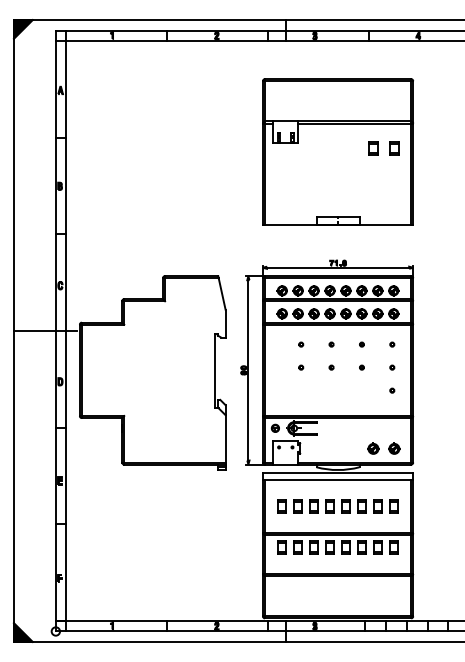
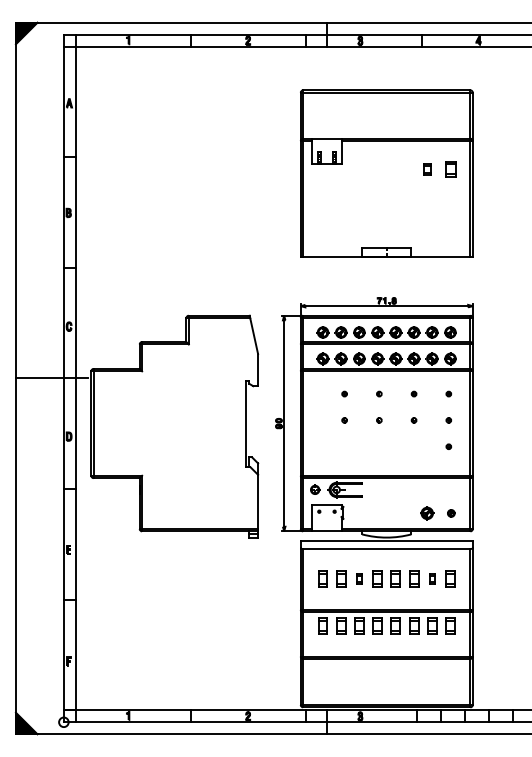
part: (372, 148) -> (426, 169), size x0.7
part: (394, 448) -> (451, 513), size x0.6
part: (314, 505) -> (359, 578), size x0.6
part: (378, 505) -> (432, 578), size x0.6

